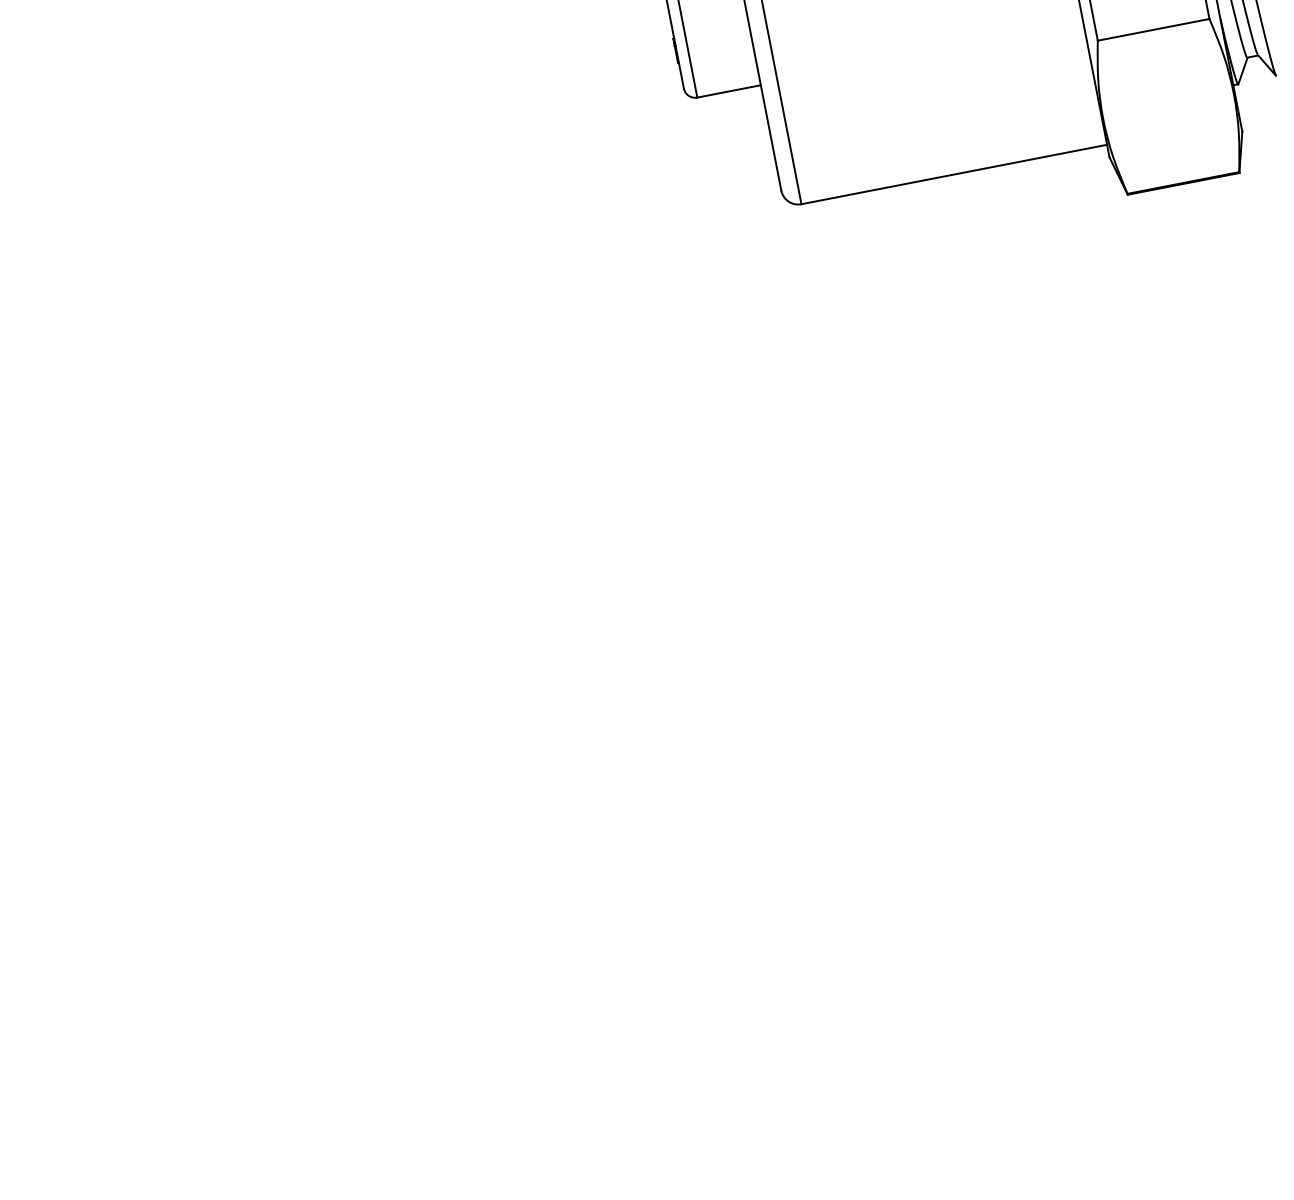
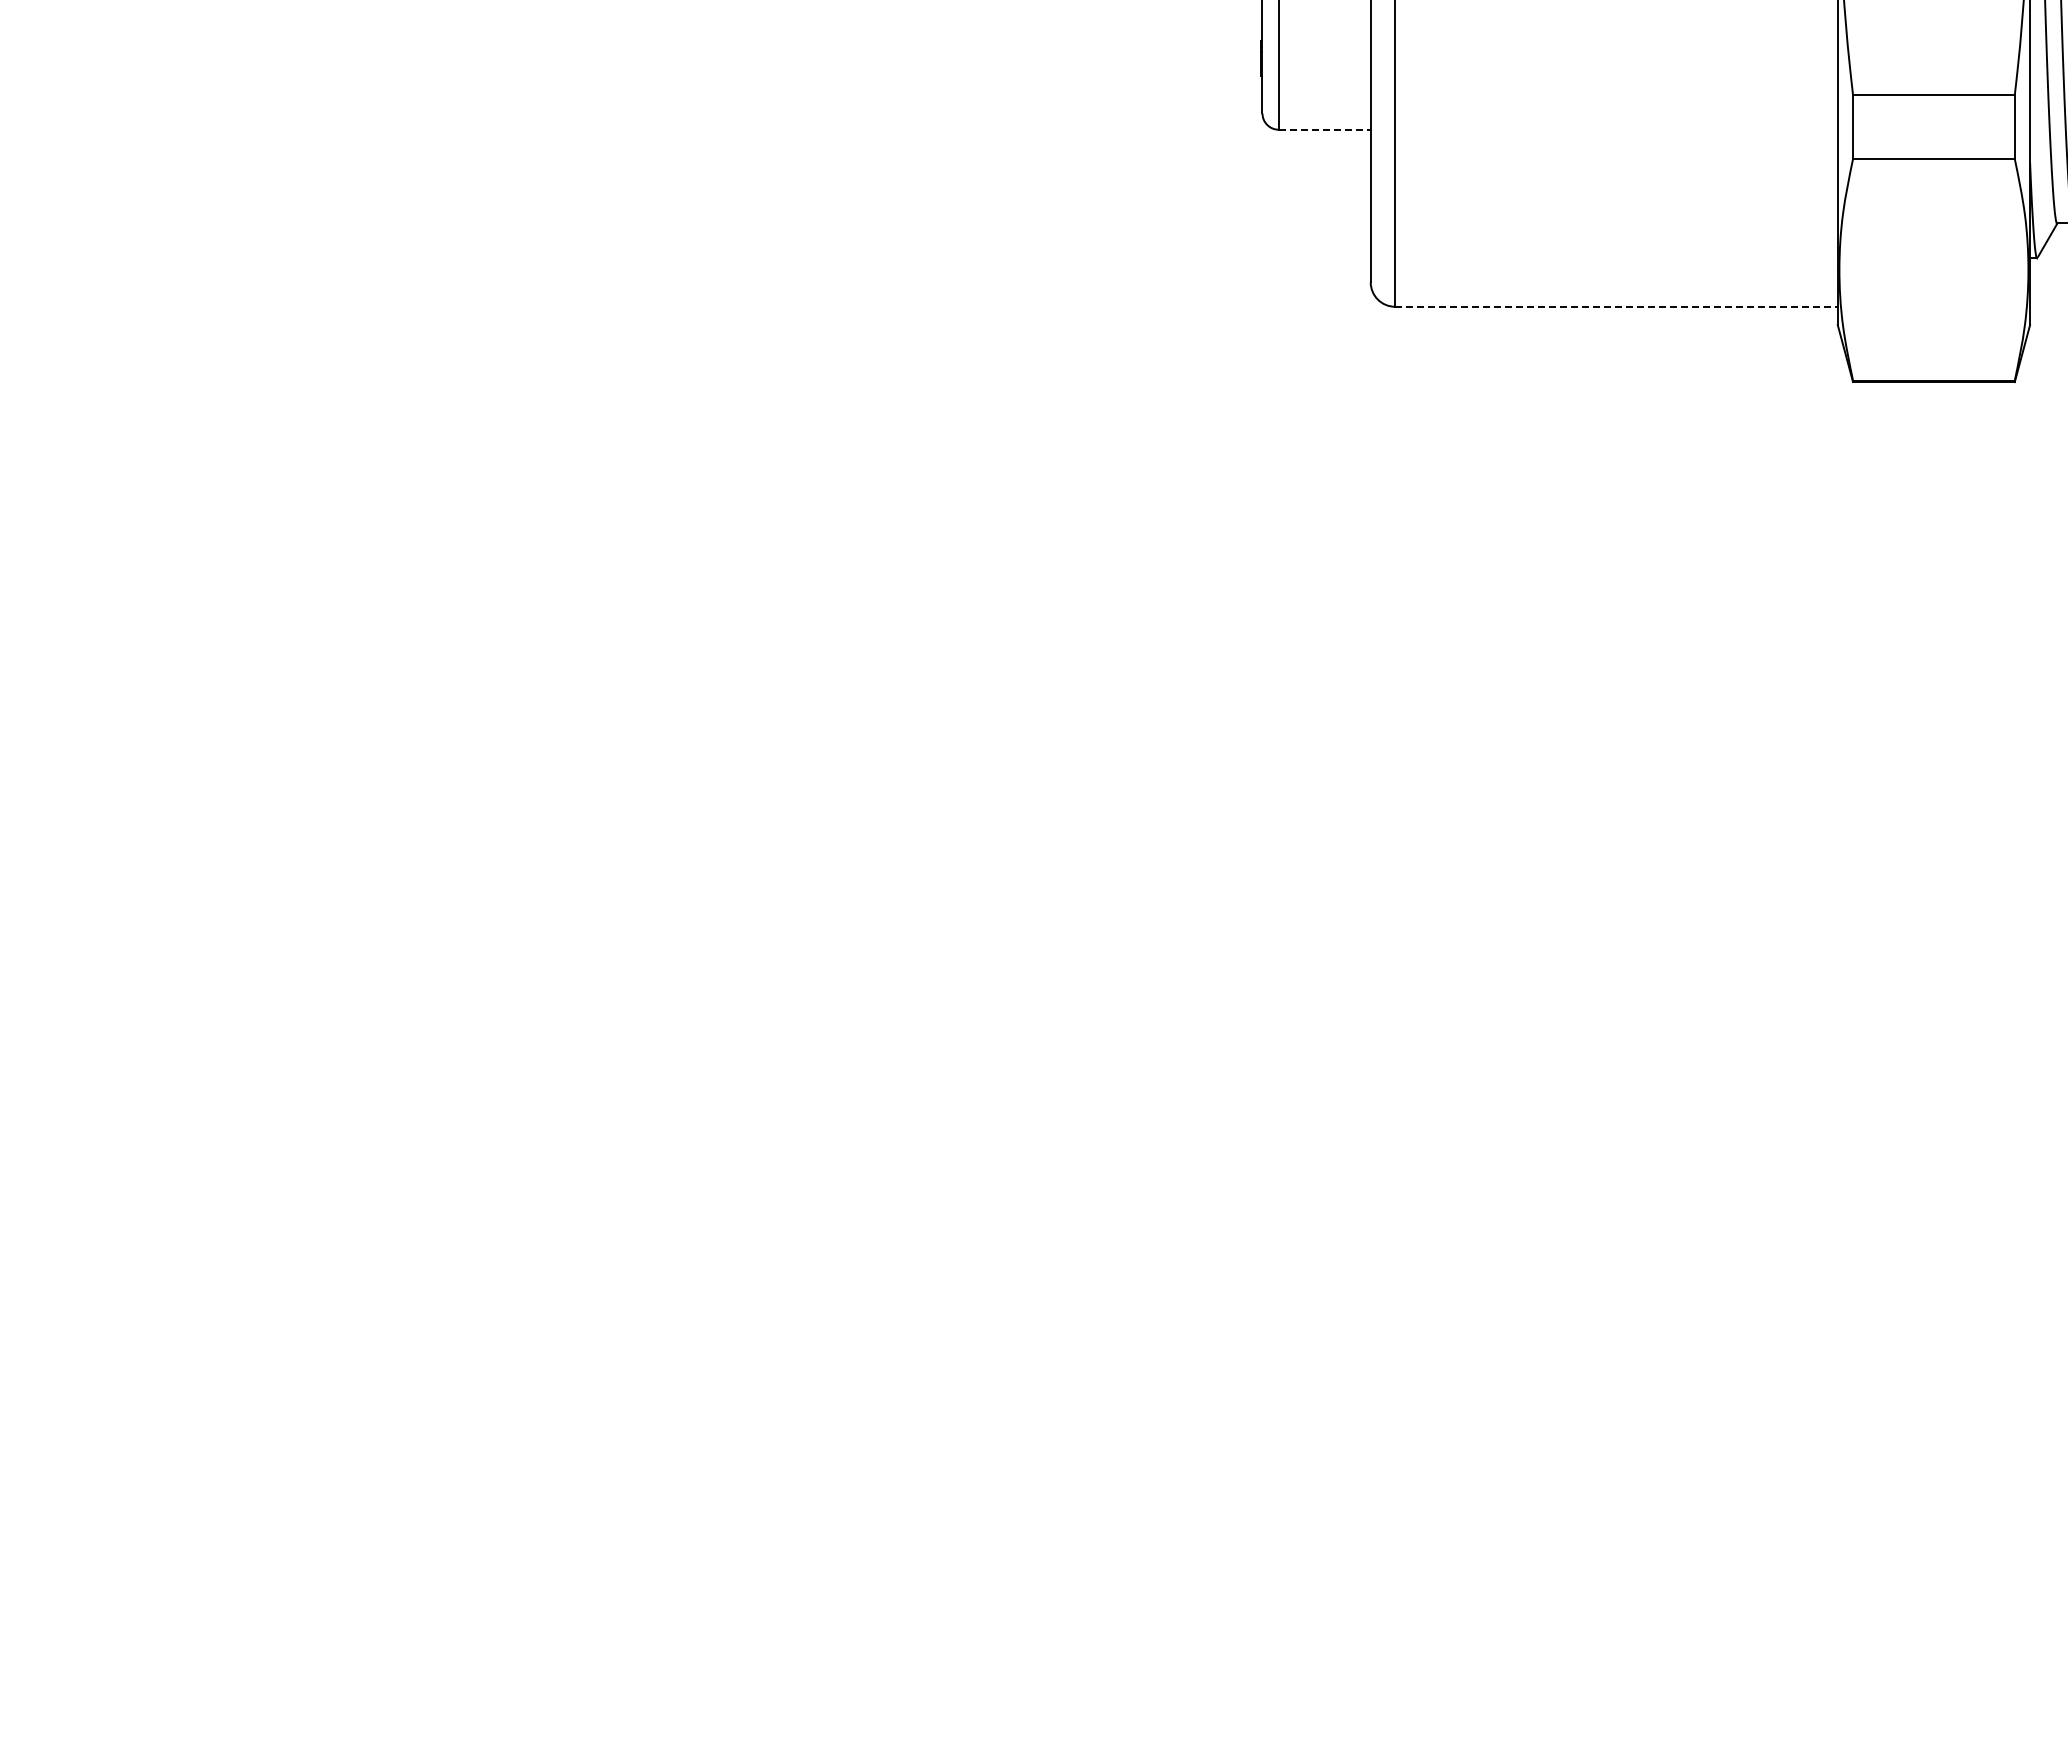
line: (728, 91) -> (1324, 129), solid -> dashed
line: (954, 174) -> (1616, 306), solid -> dashed

